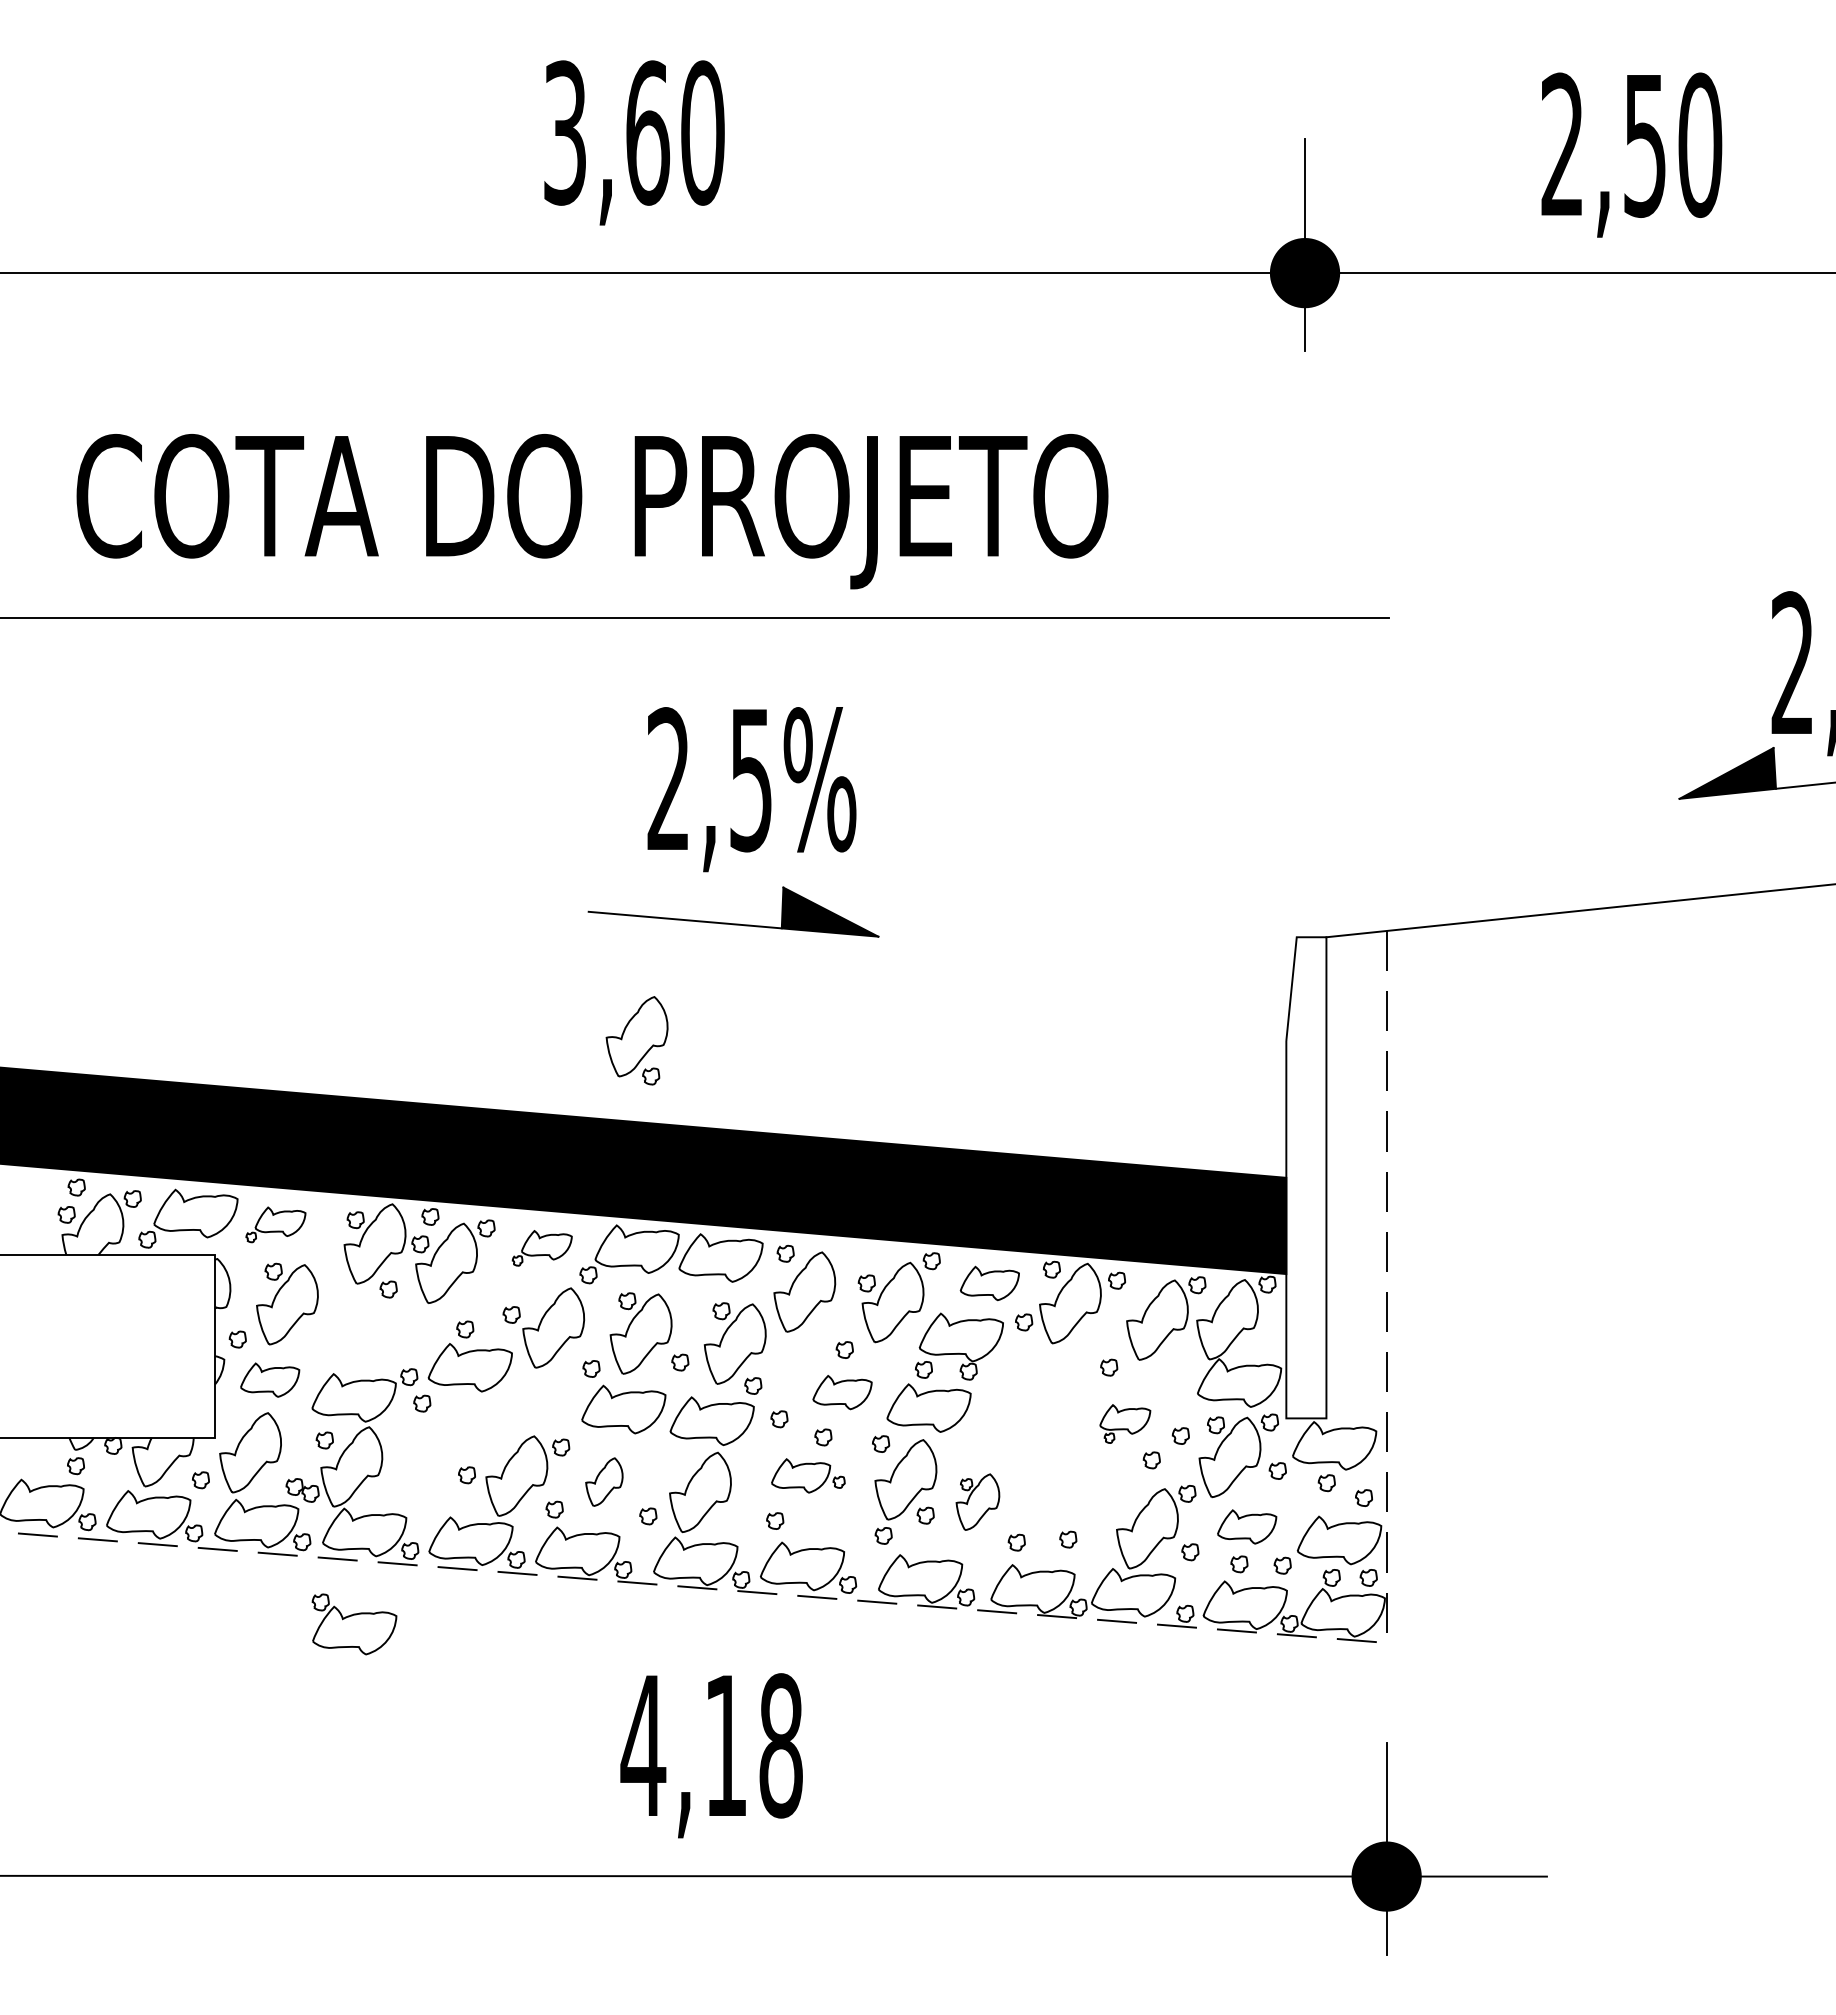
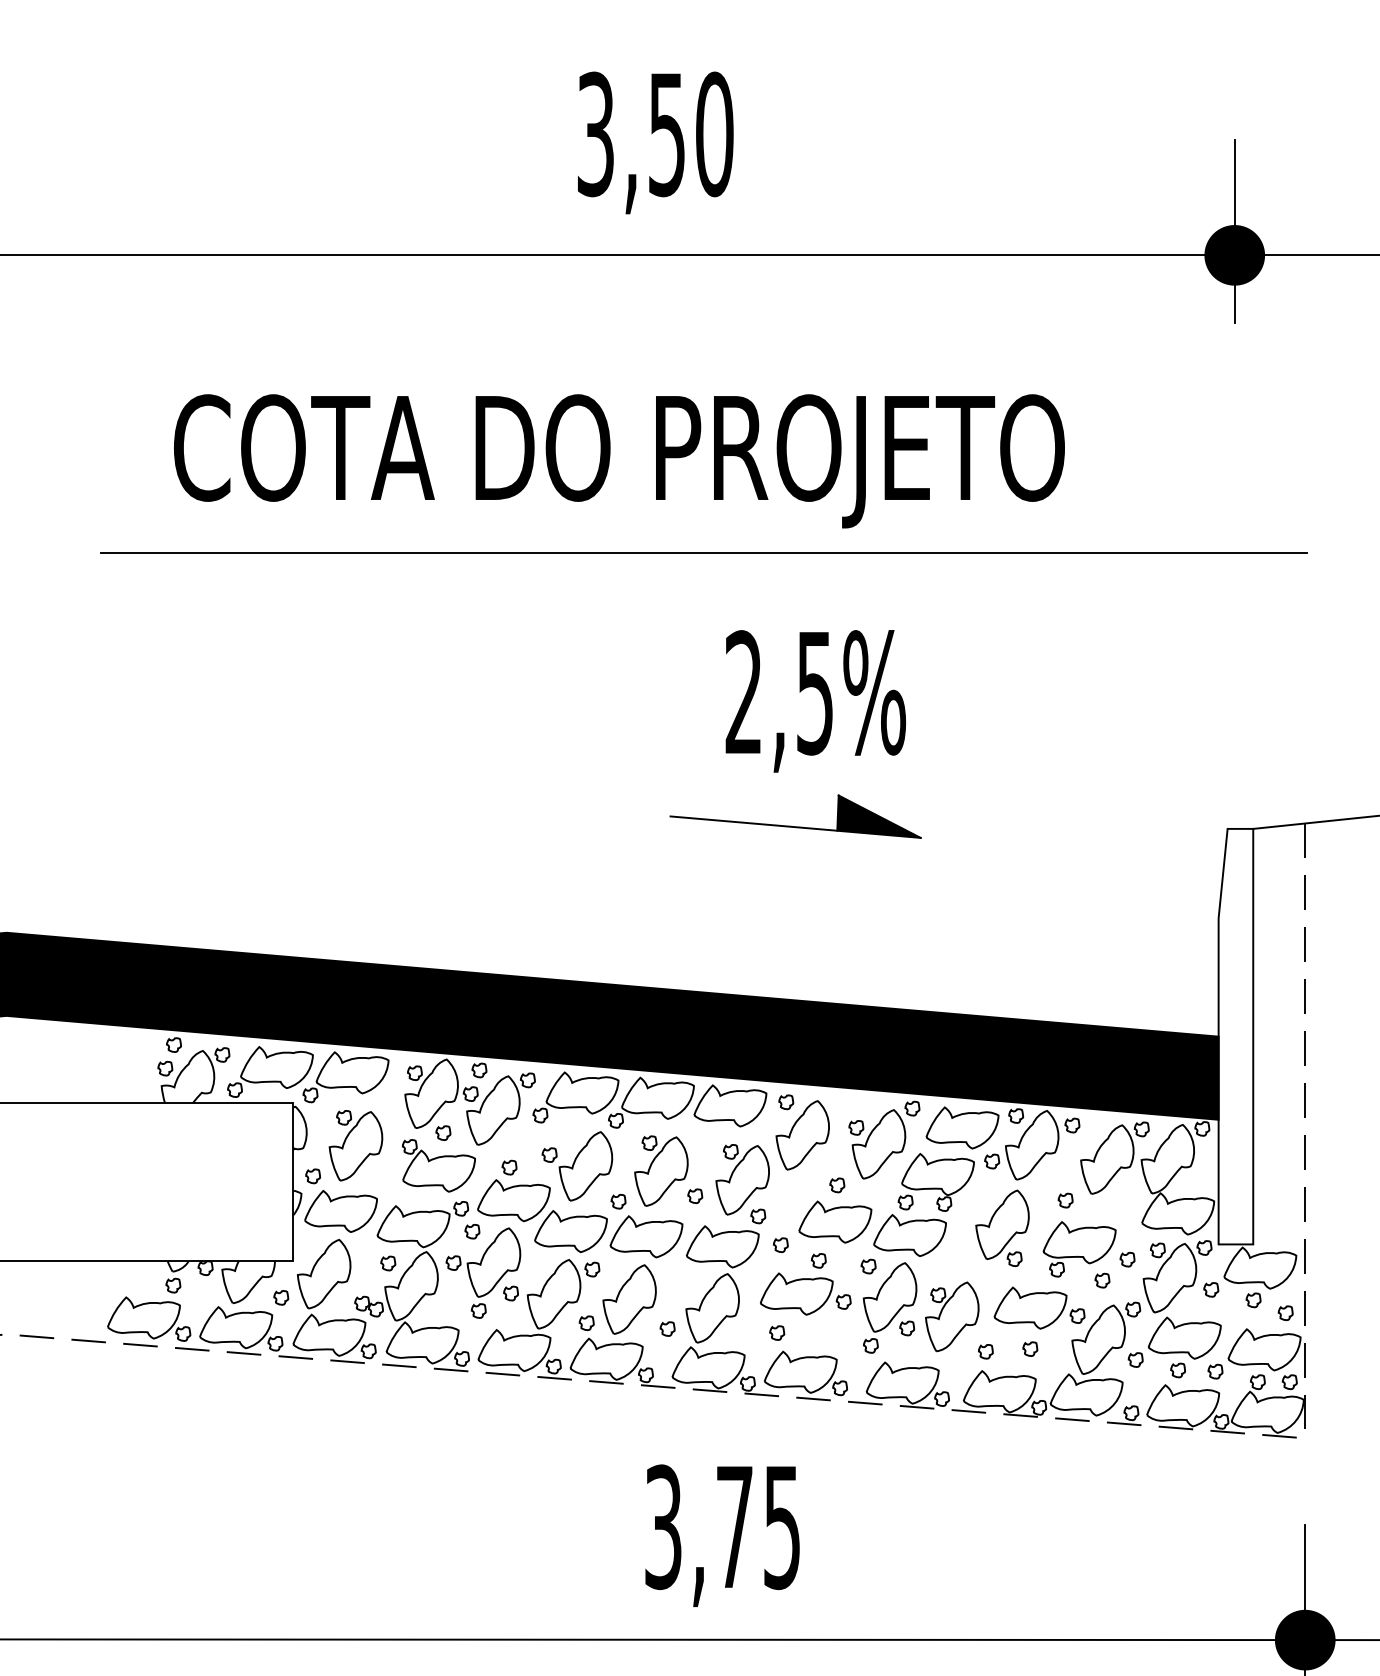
text: (647, 132) -> (666, 133), 3,60 -> 3,50
text: (751, 789) -> (815, 701), moved
part: (733, 923) -> (795, 826), moved
part: (636, 1040) -> (1001, 1228), moved
part: (275, 1224) -> (345, 1076), size x1.67
part: (542, 1248) -> (576, 1097), size x1.67
part: (989, 1283) -> (962, 1127), size x1.43
part: (269, 1379) -> (340, 1210), size x1.43
part: (842, 1392) -> (835, 1222), size x1.43
part: (535, 1403) -> (570, 1231), added
part: (1124, 1423) -> (1078, 1248), size x1.67
part: (434, 1451) -> (482, 1273), added
part: (808, 1475) -> (805, 1293), size x1.43
part: (604, 1481) -> (629, 1298), size x1.67
part: (1078, 1491) -> (1039, 1307), added
part: (977, 1501) -> (951, 1316), size x1.43
part: (1246, 1526) -> (1184, 1337), size x1.43
part: (354, 1624) -> (438, 1165), moved
text: (711, 1745) -> (722, 1526), 4,18 -> 3,75

